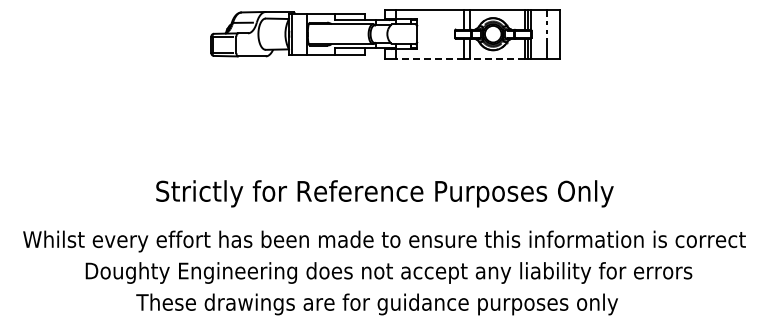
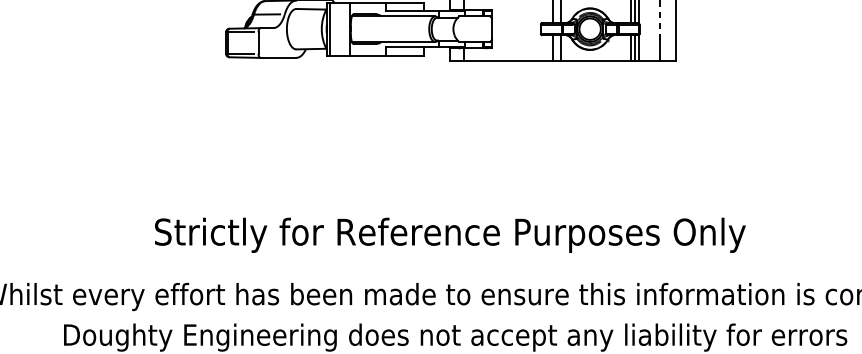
line: (429, 58) -> (507, 60), dashed -> solid
line: (497, 58) -> (595, 60), dashed -> solid

